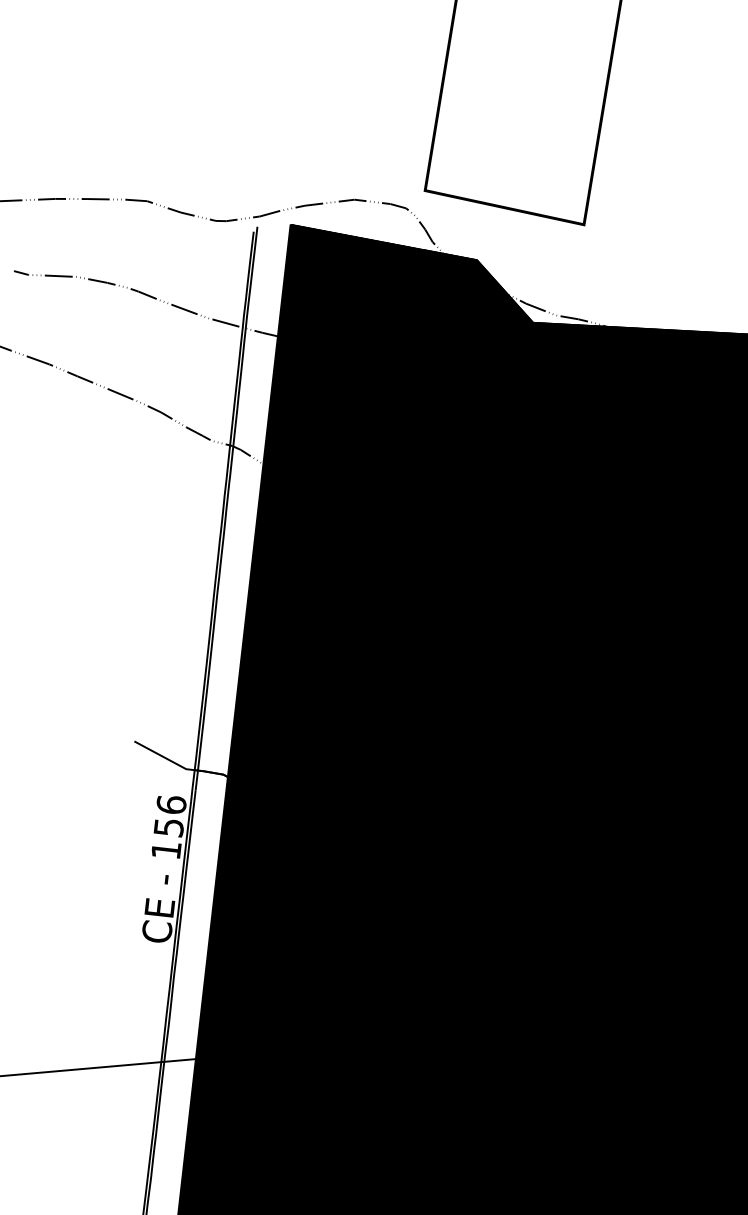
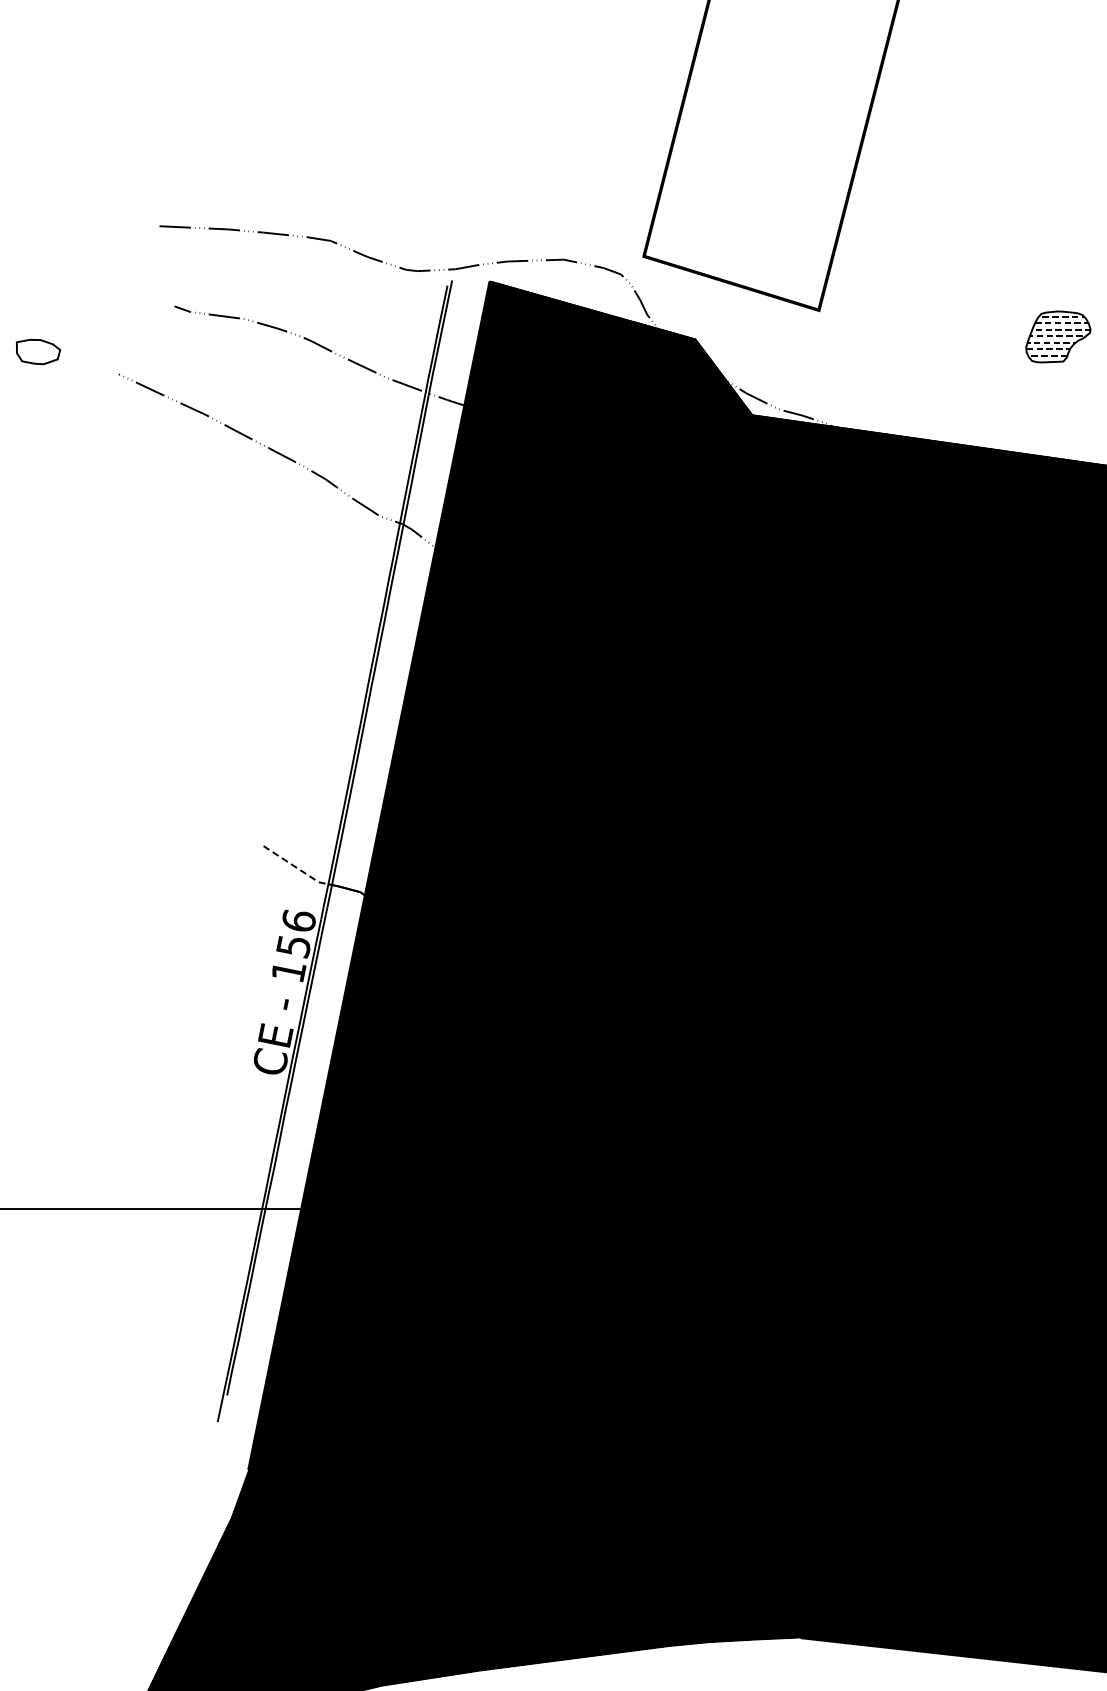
line: (165, 757) -> (296, 867), solid -> dashed

